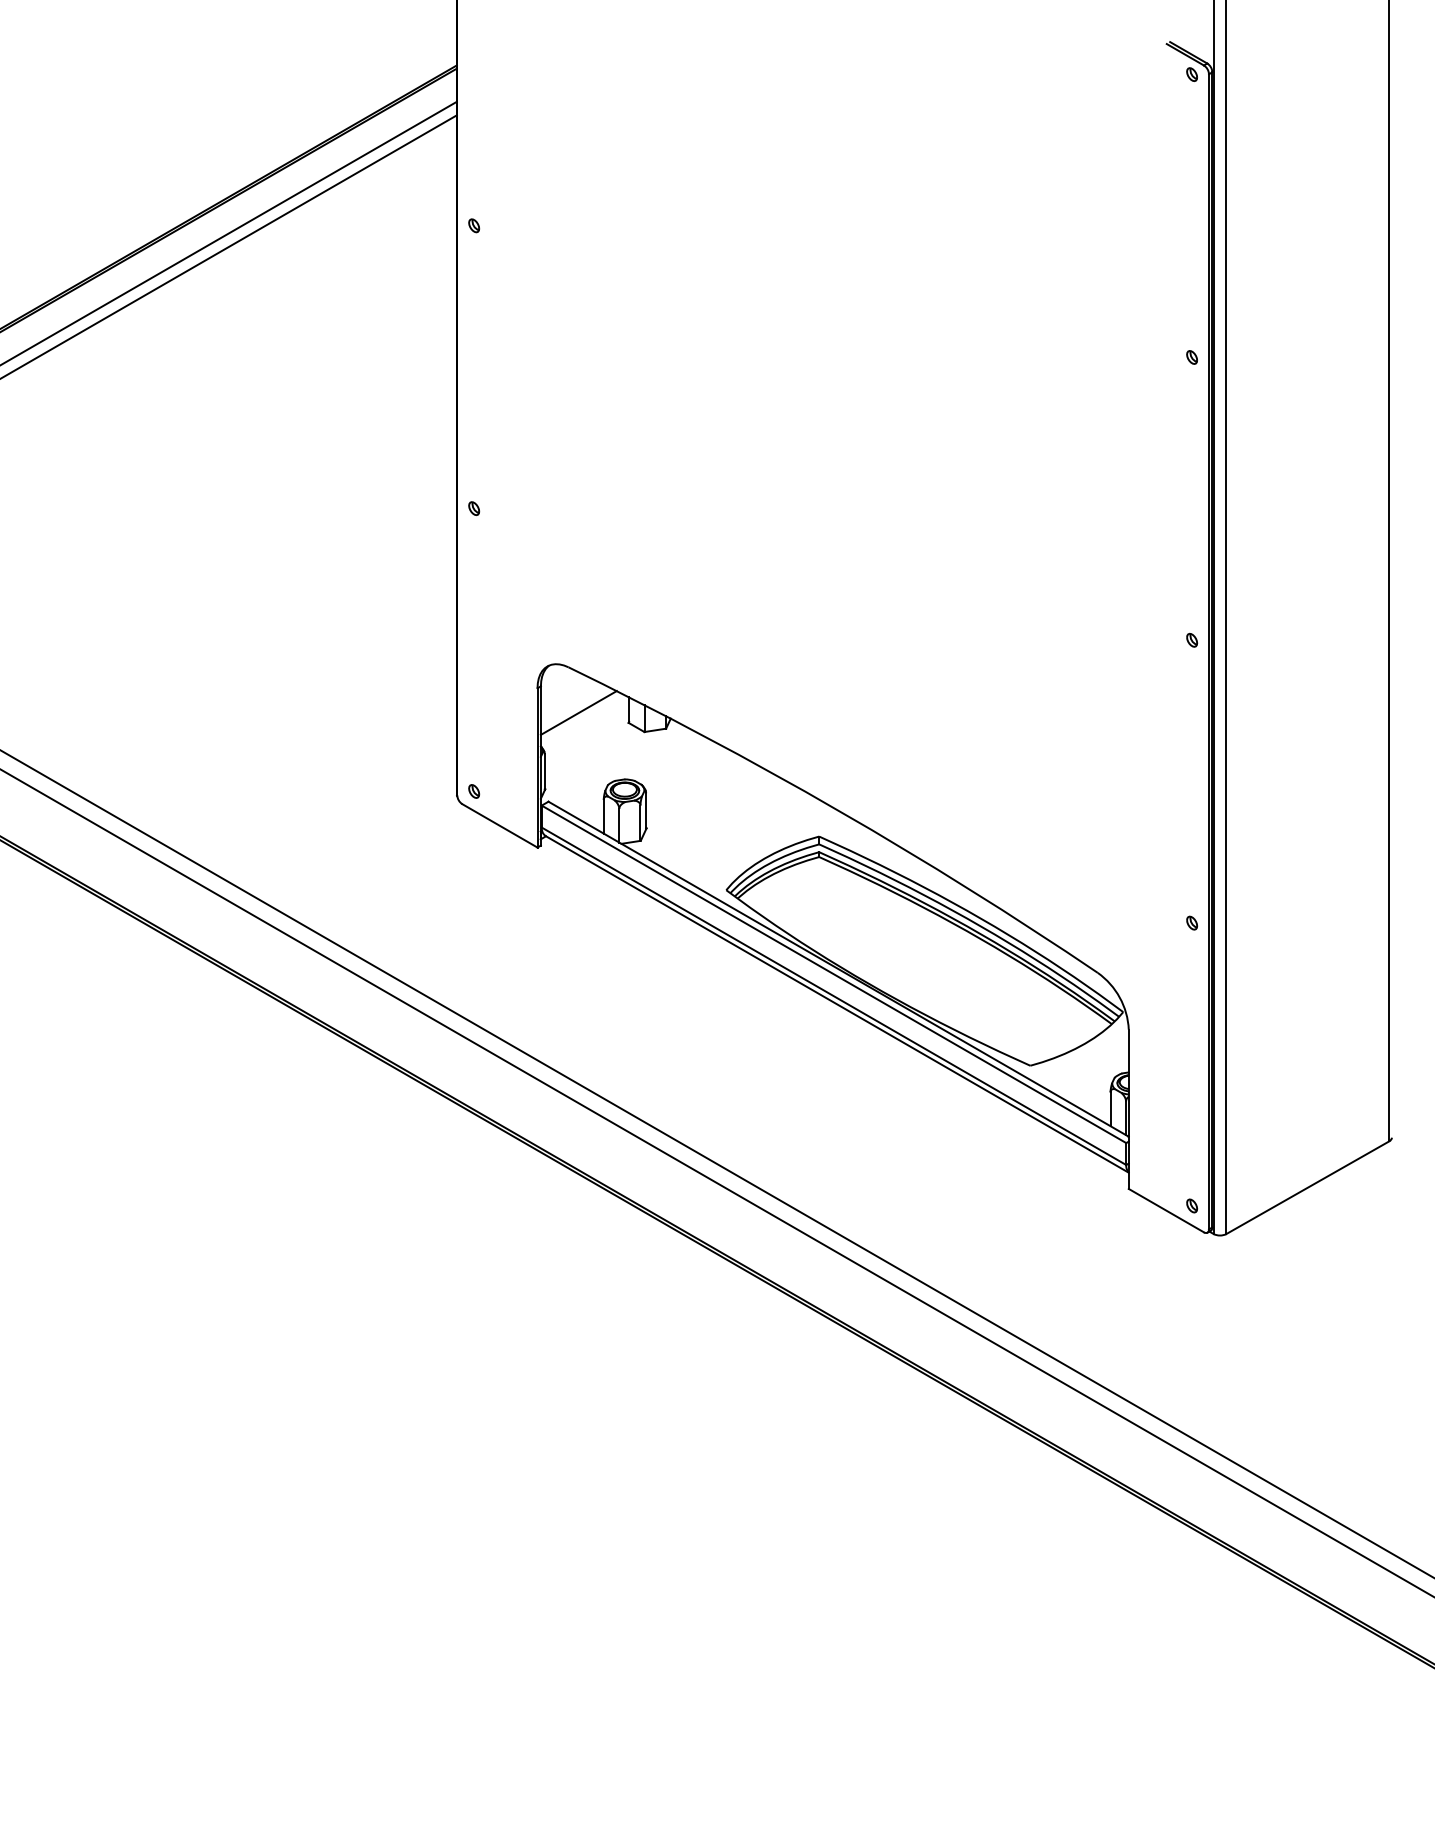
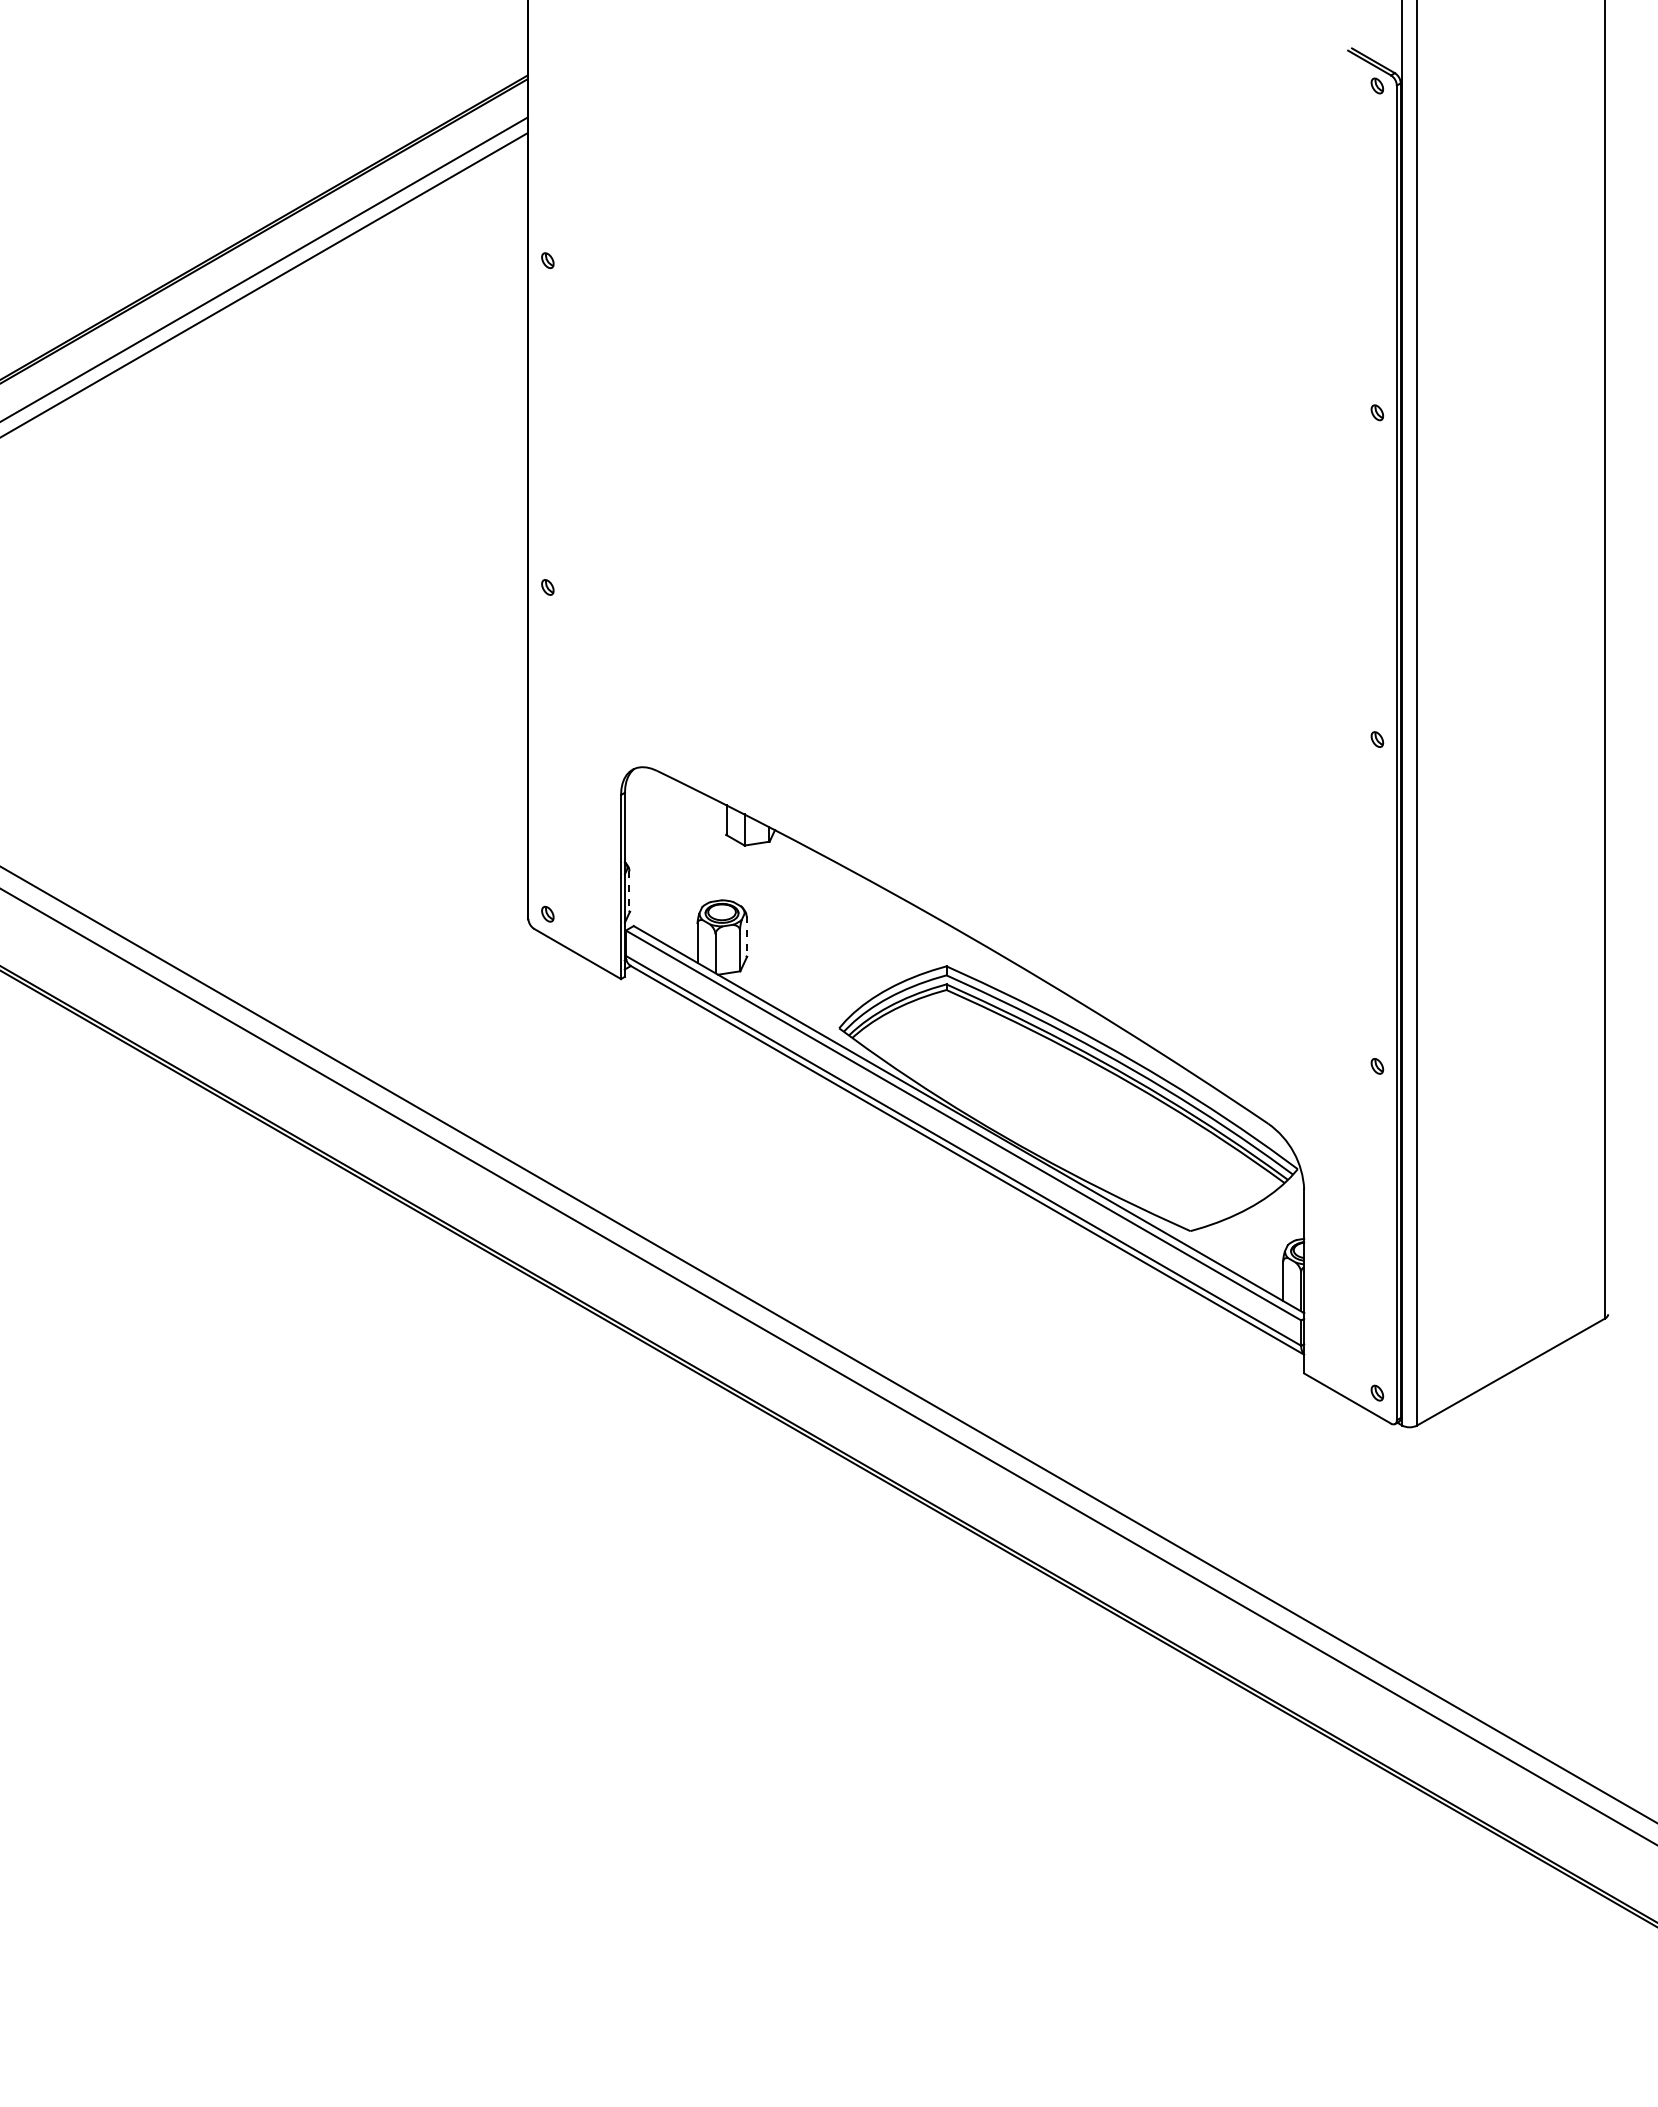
line: (578, 712) -> (668, 823), removed
line: (544, 772) -> (629, 892), solid -> dashed
line: (646, 811) -> (746, 937), solid -> dashed

